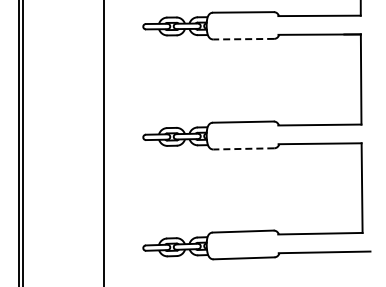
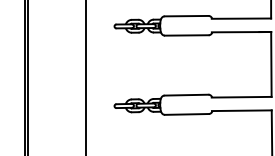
line: (243, 39) -> (186, 35), dashed -> solid
line: (243, 148) -> (186, 114), dashed -> solid

